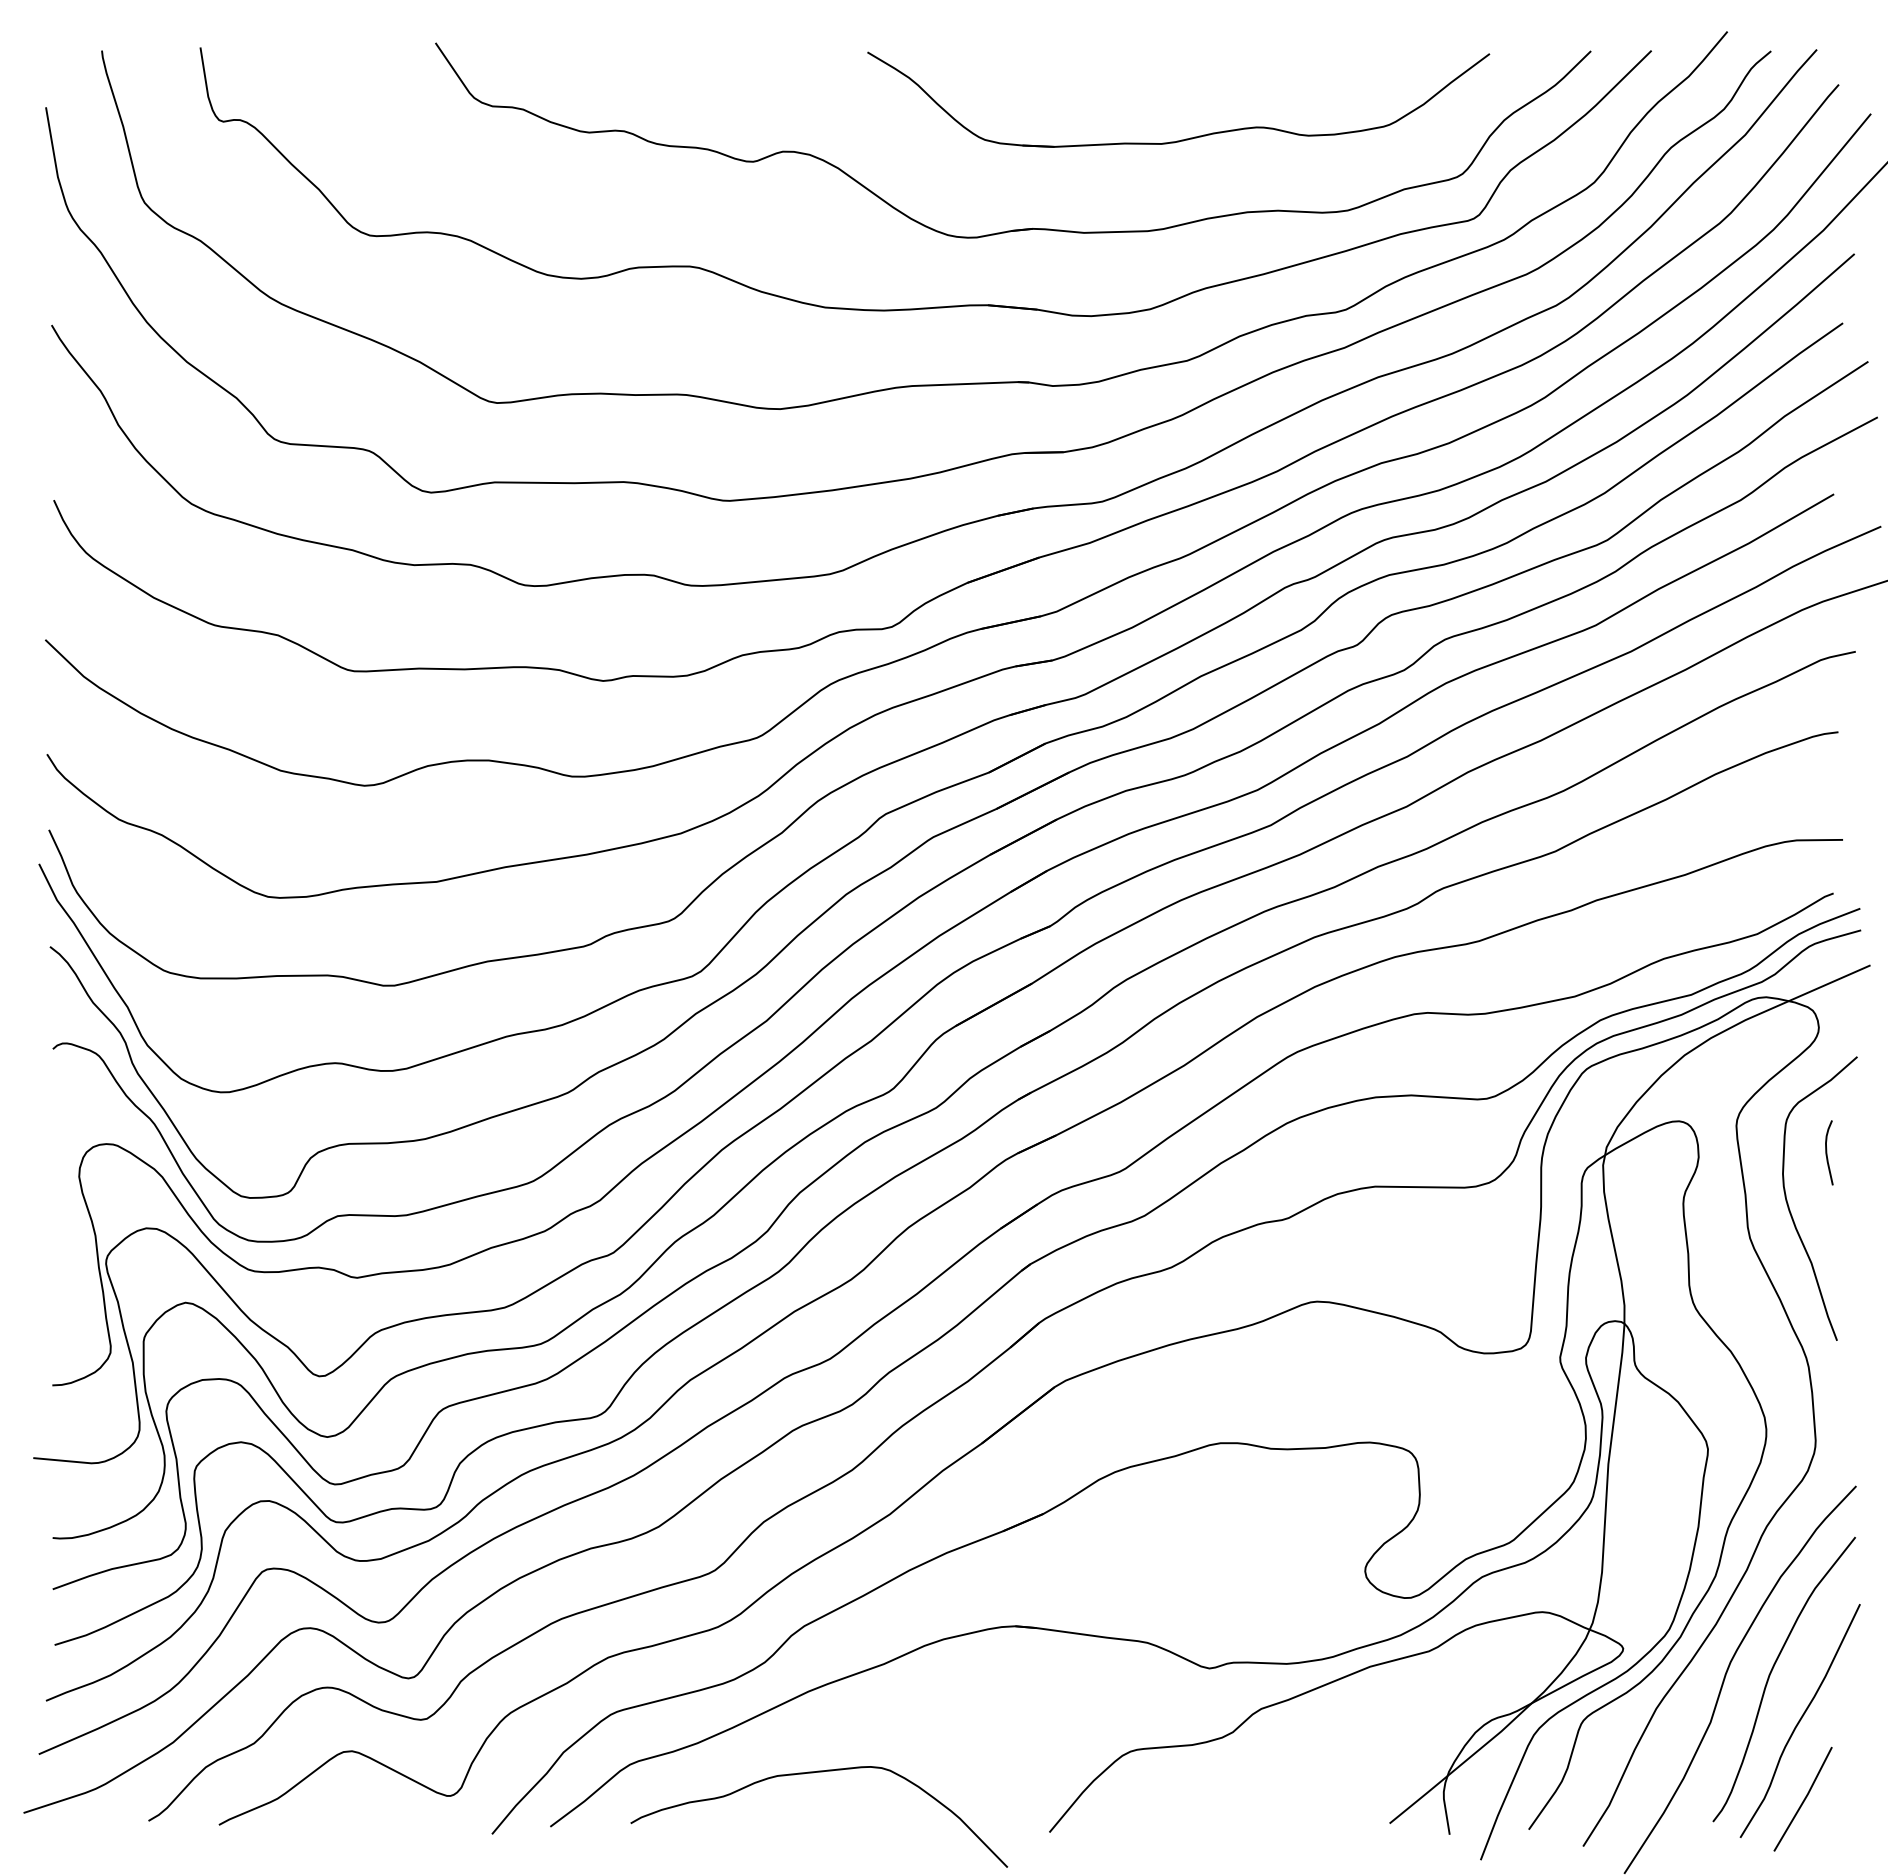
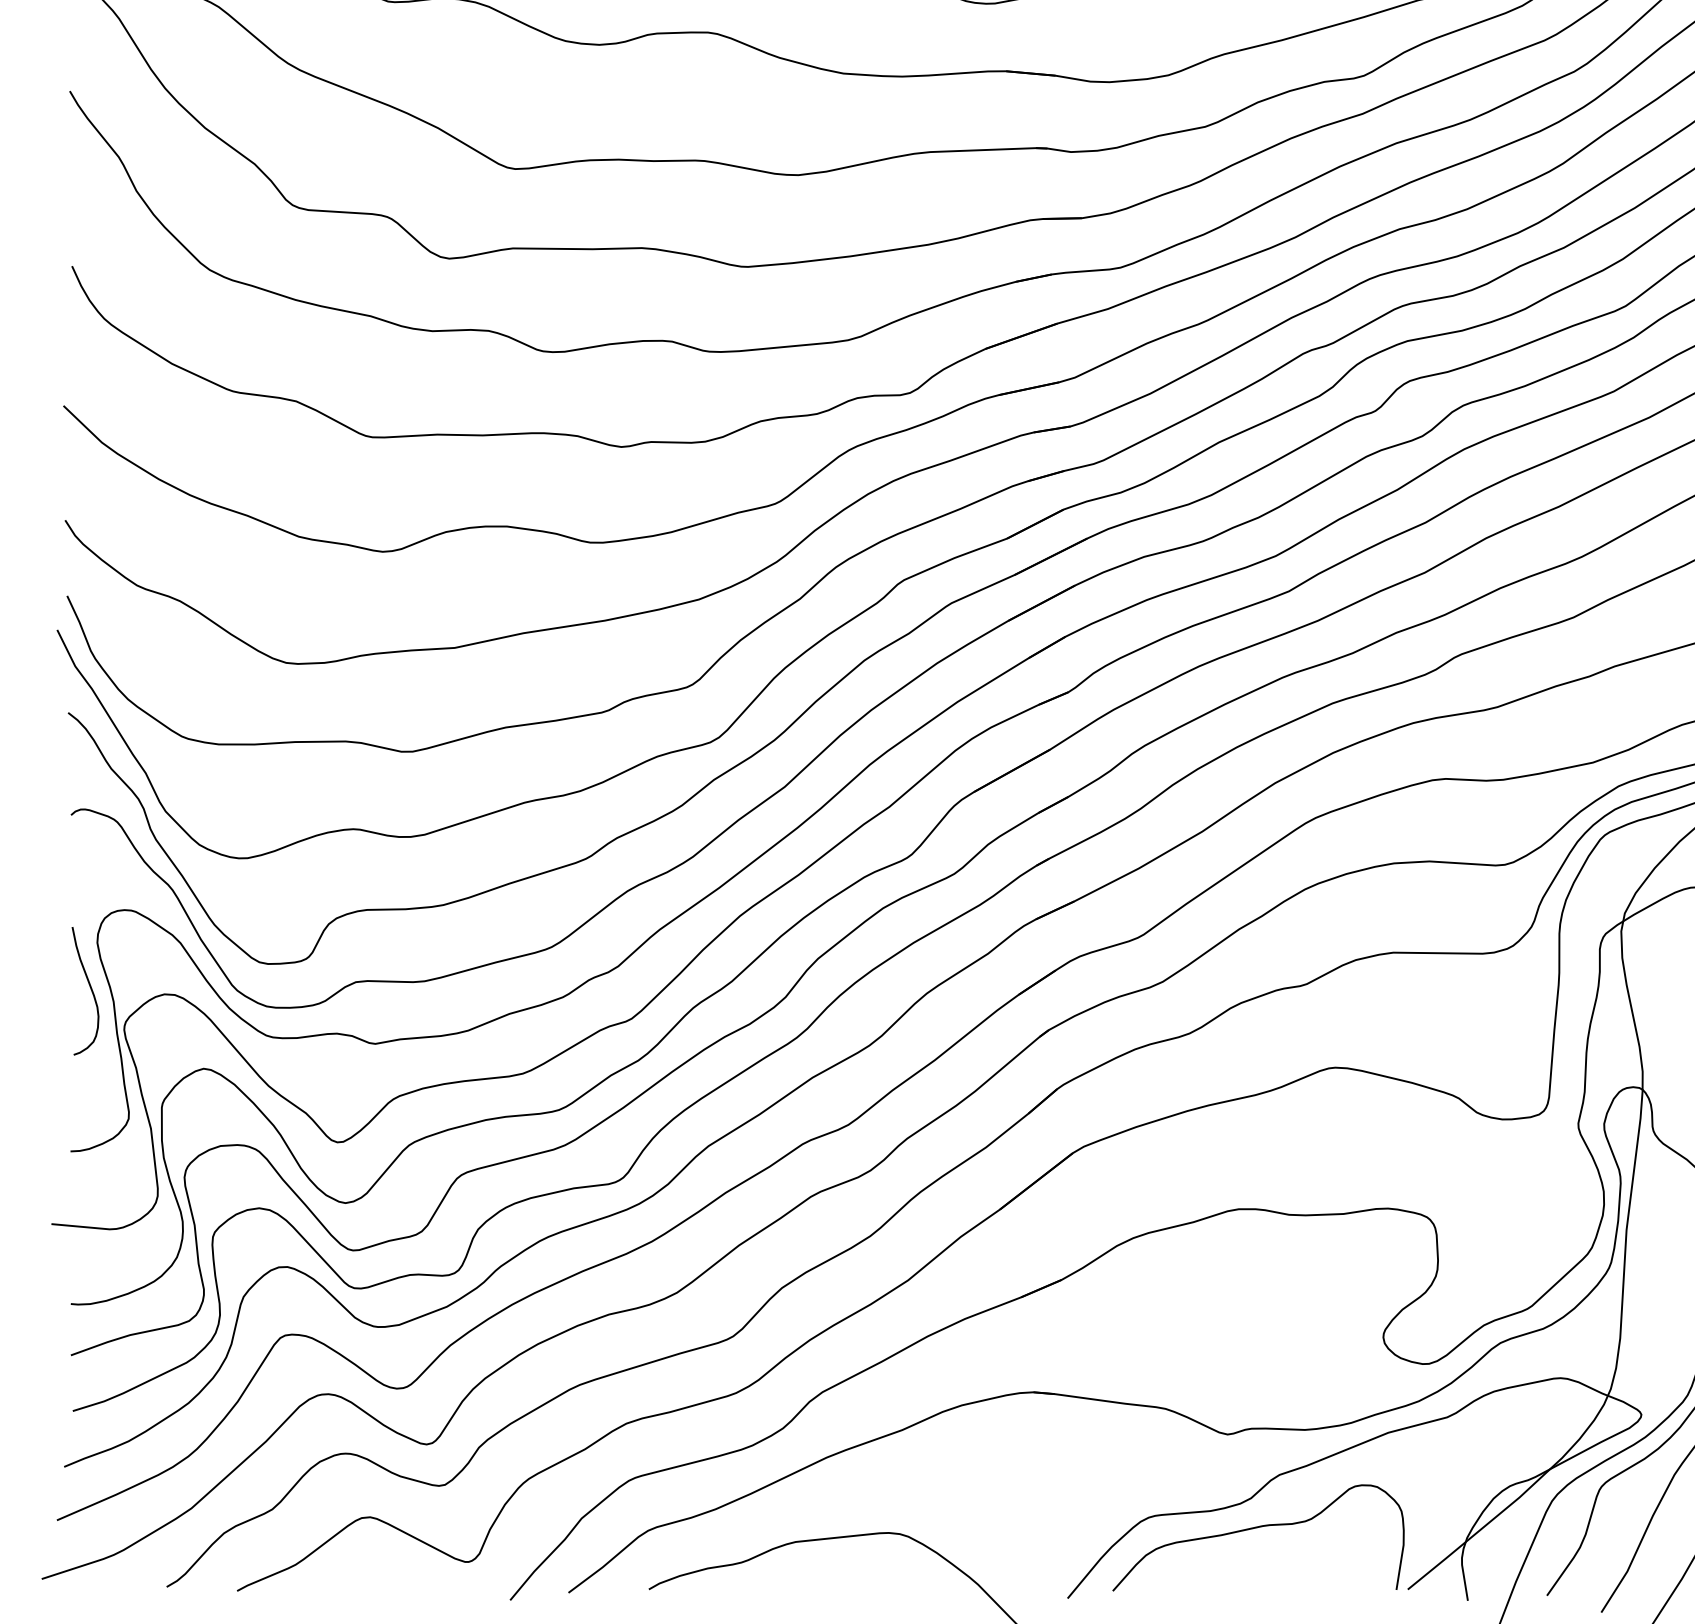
curve: (72, 1224) -> (90, 990), added
curve: (1239, 1762) -> (1257, 1528), added

